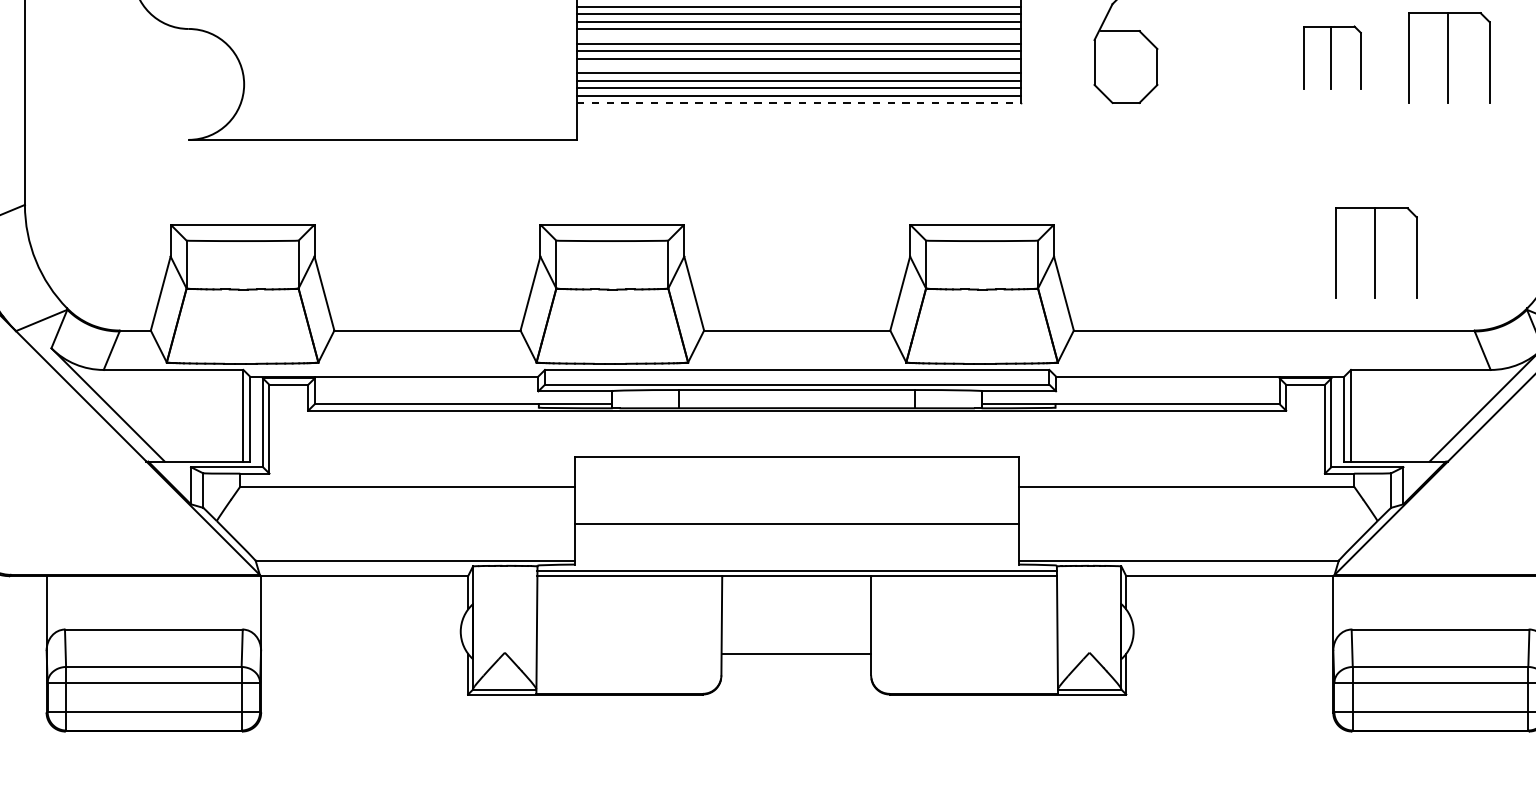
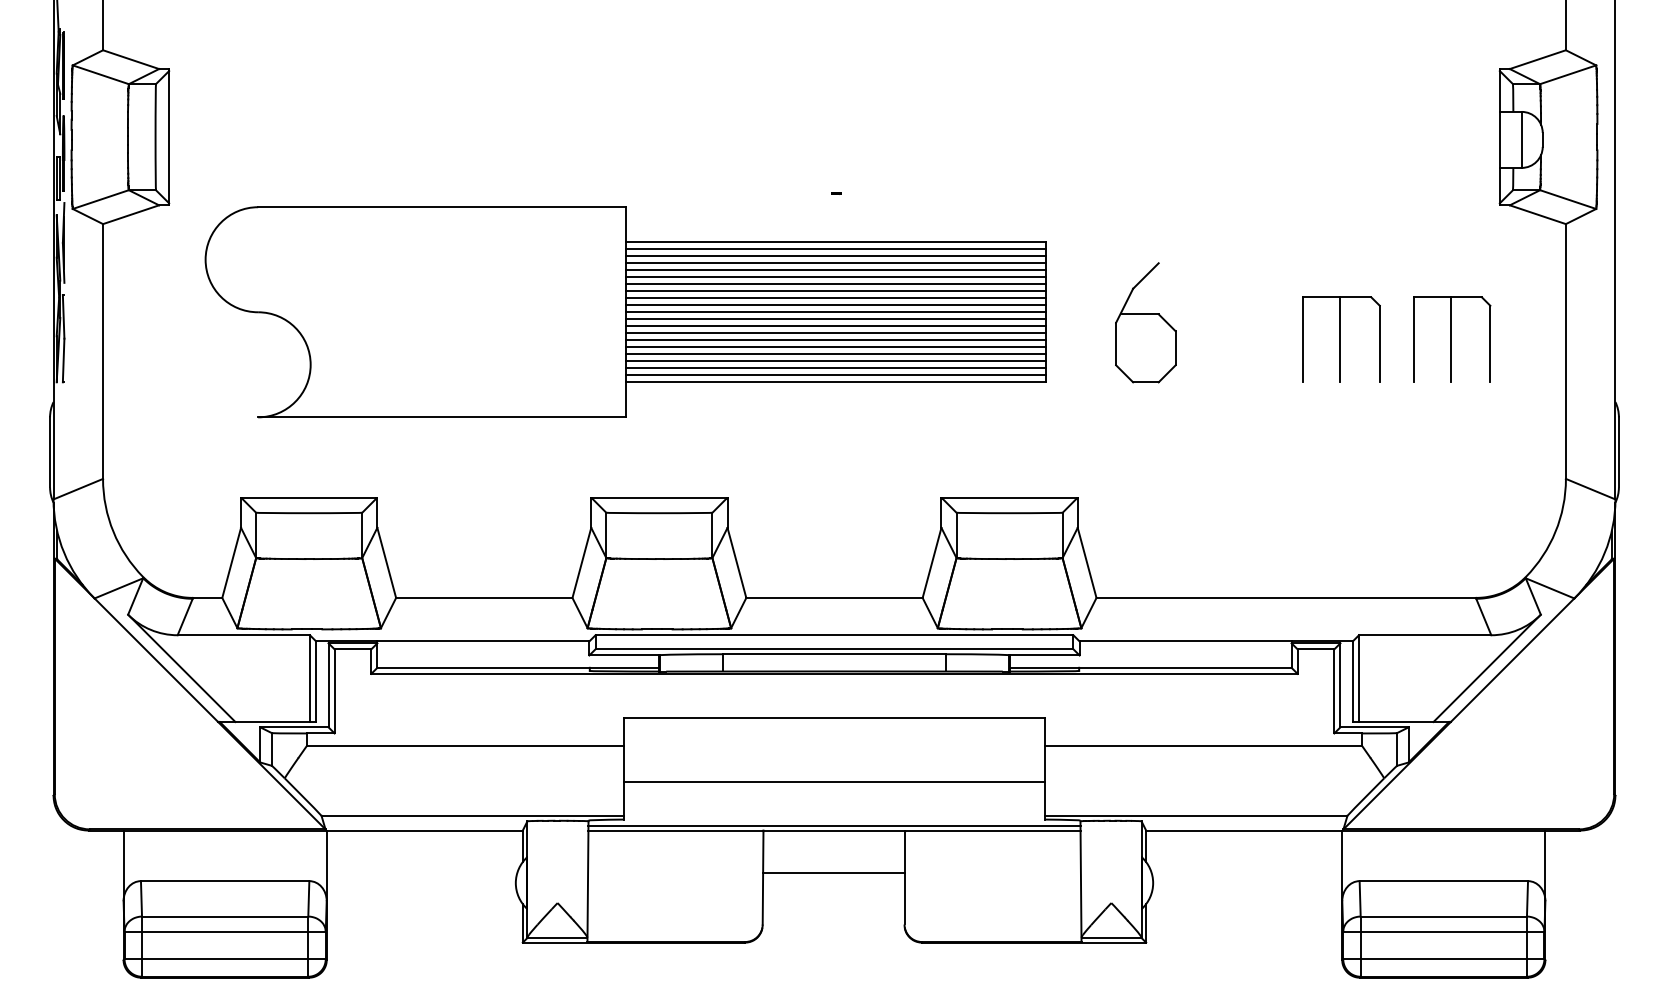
line: (798, 36) -> (835, 319), added
part: (1332, 57) -> (1341, 339), size x1.43
line: (798, 66) -> (835, 347), added
line: (799, 103) -> (836, 382), dashed -> solid
part: (1376, 253) -> (1383, 524), removed
line: (796, 654) -> (833, 872), moved

